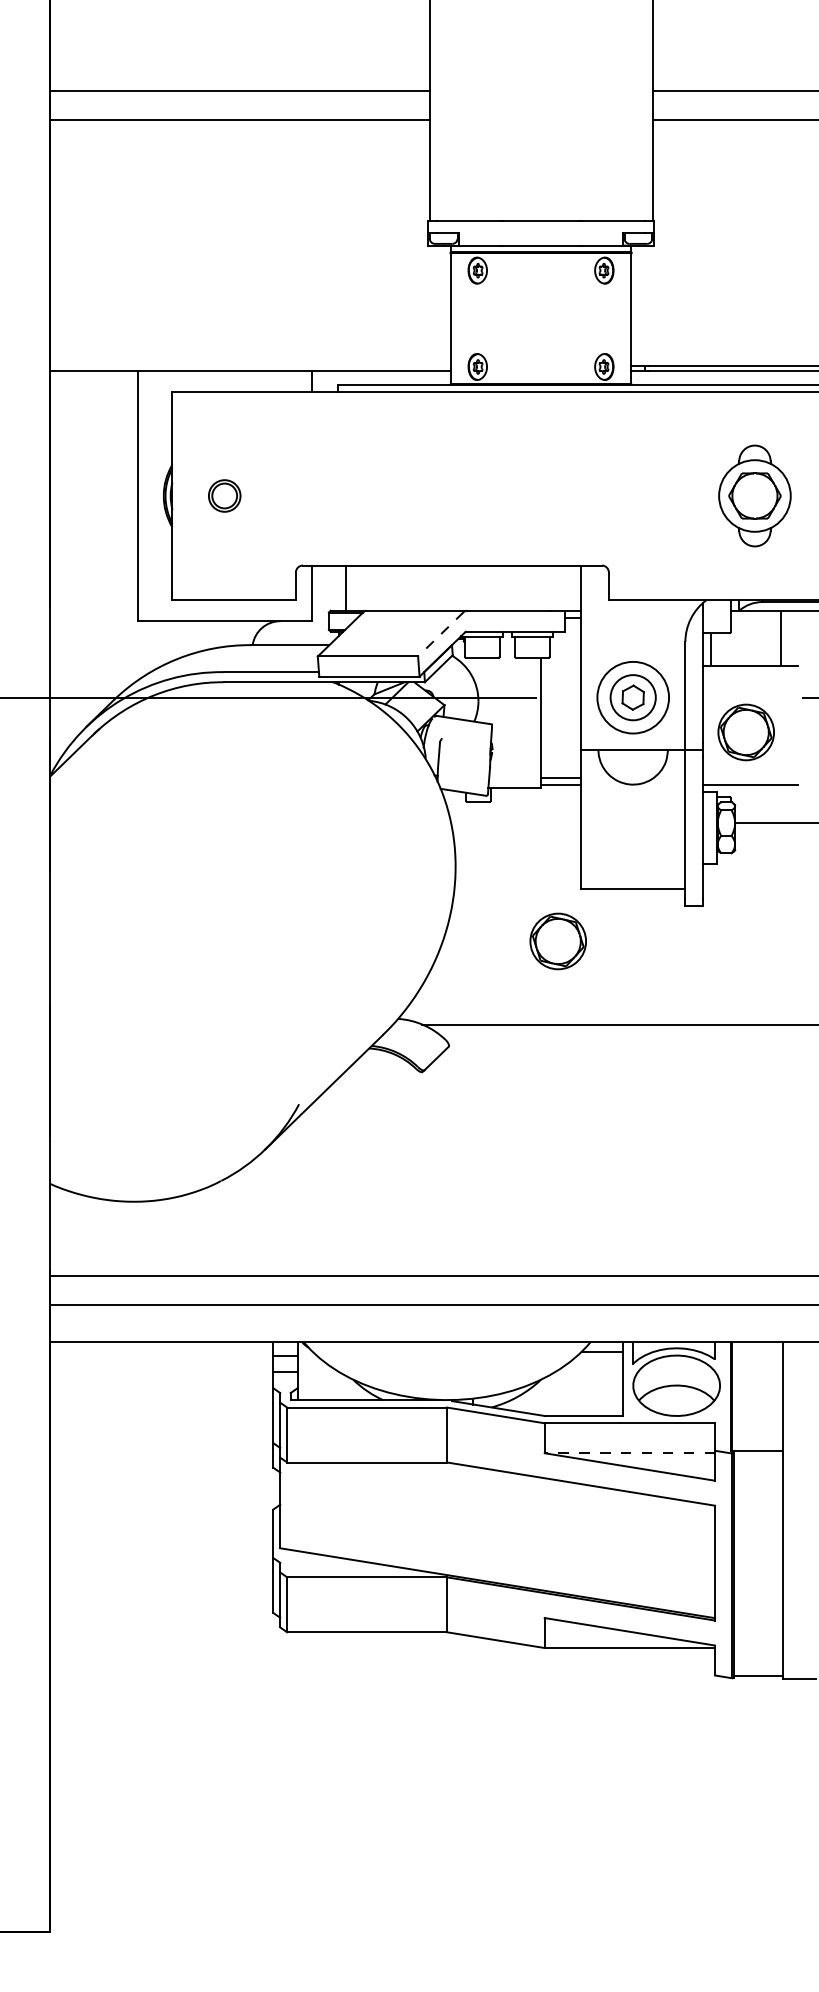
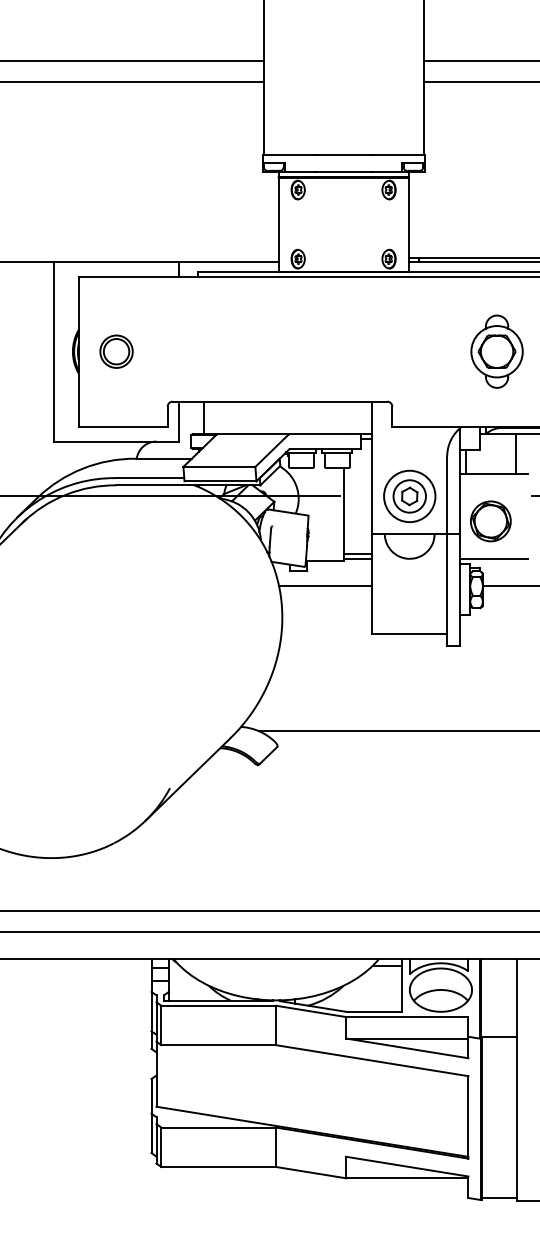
part: (224, 495) -> (116, 351), size x1.43
line: (440, 634) -> (271, 451), dashed -> solid
line: (516, 822) -> (326, 585), added
part: (557, 941) -> (355, 671), removed
line: (629, 1453) -> (407, 1038), dashed -> solid

